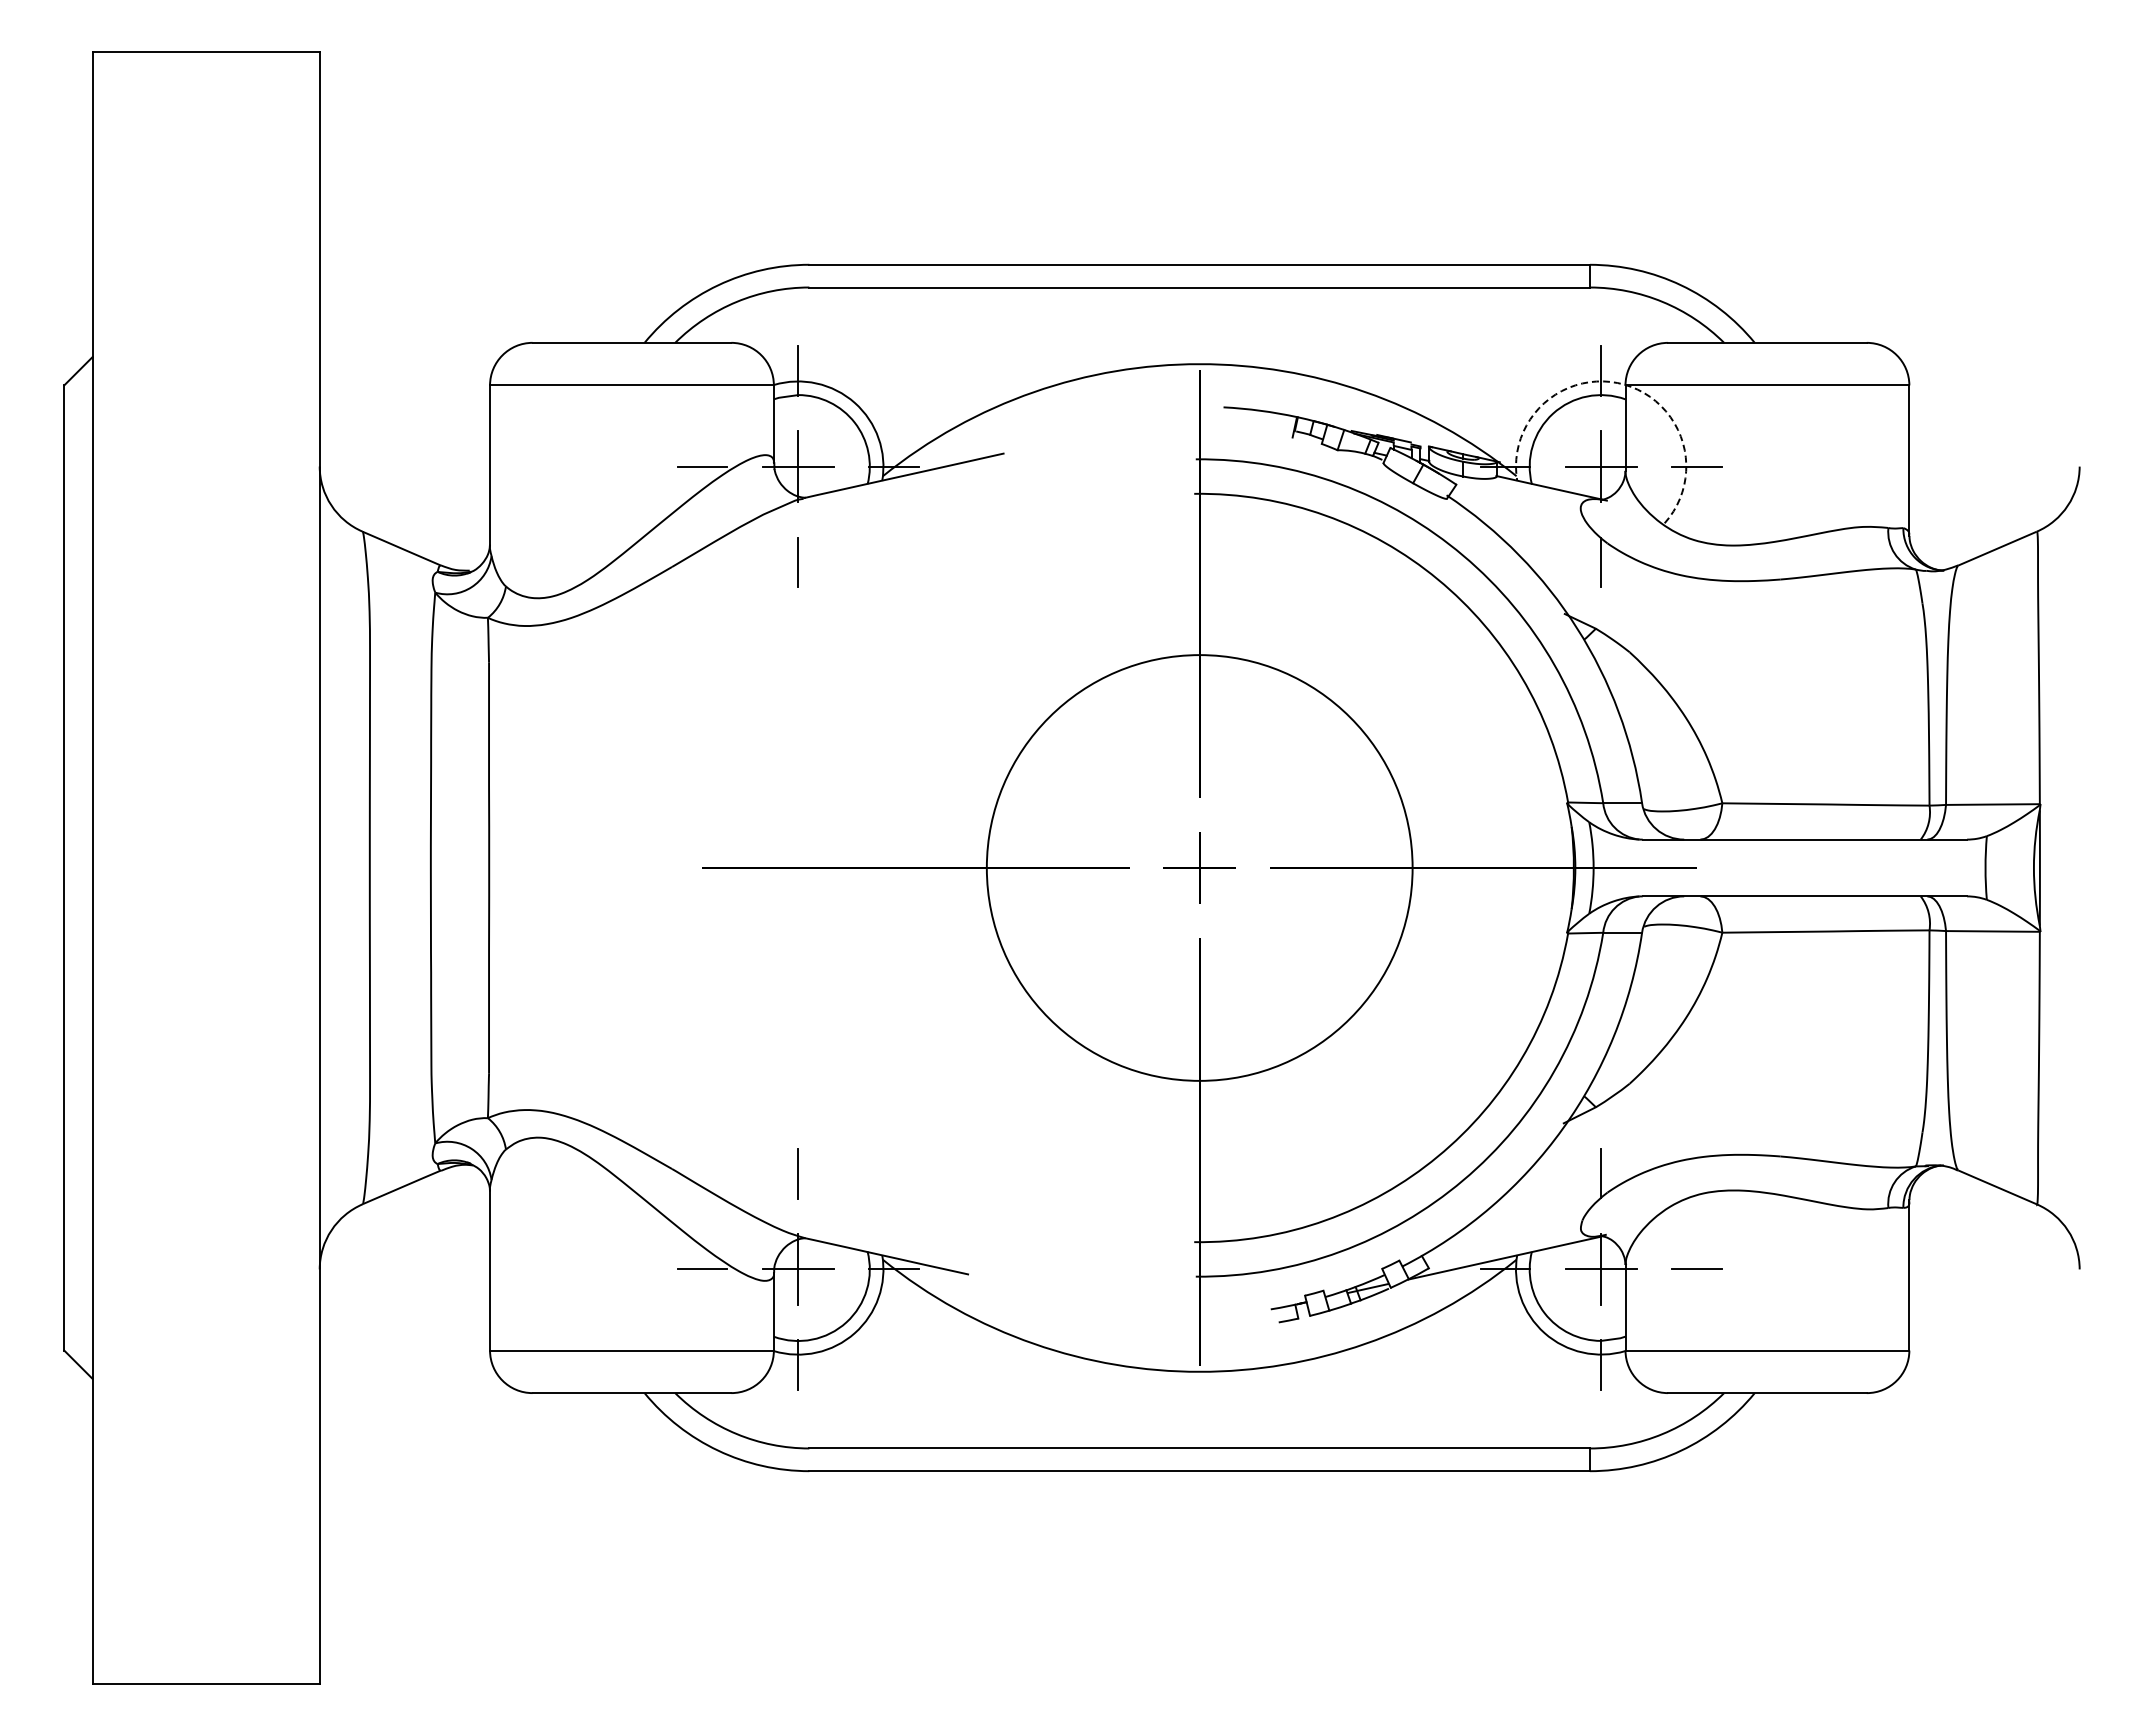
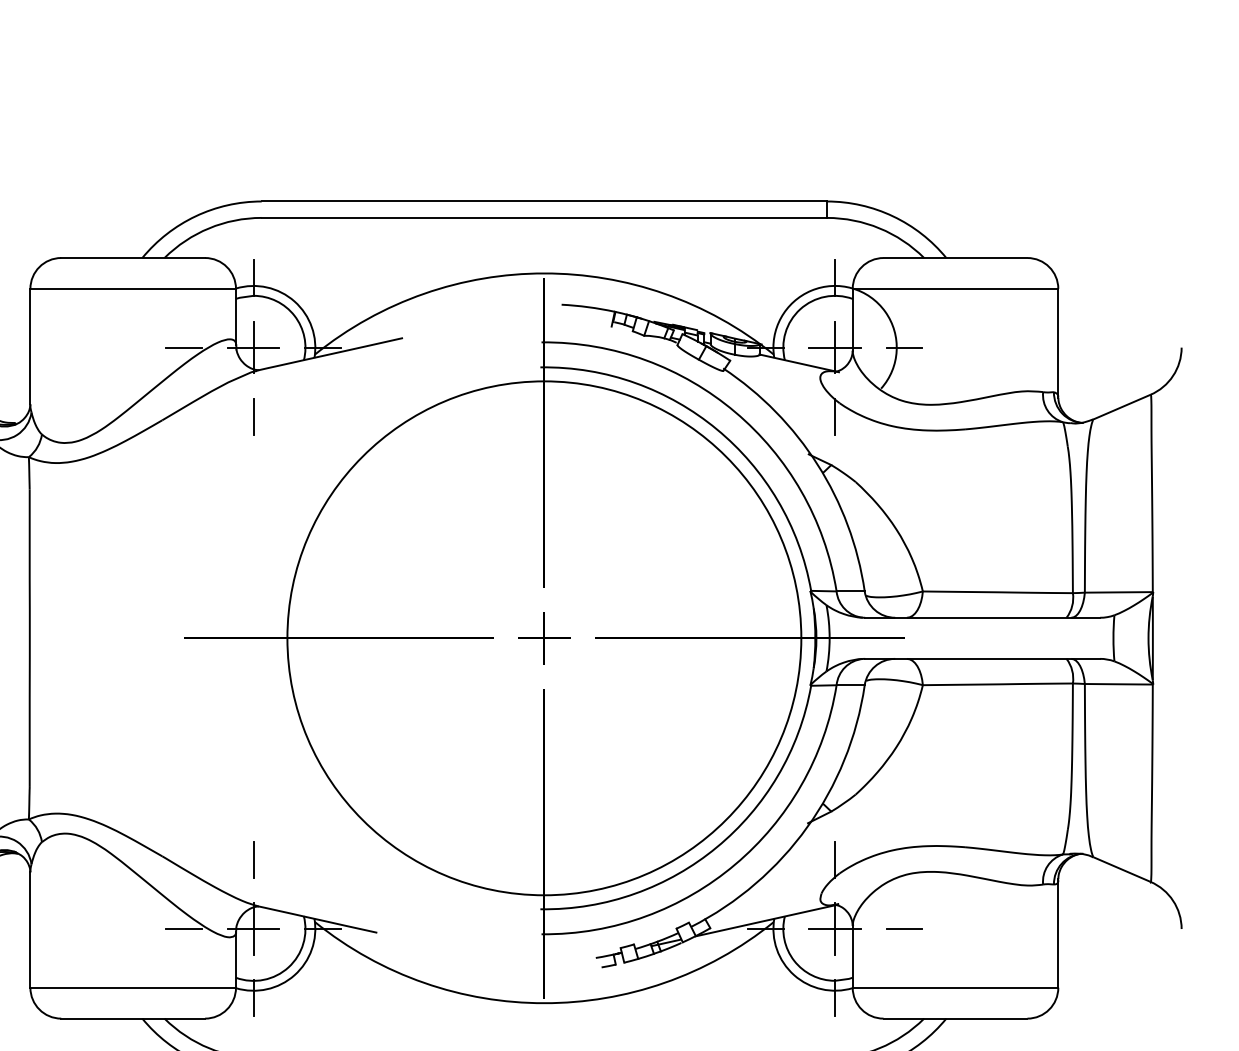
arc: (1624, 384) -> (852, 288), dashed -> solid
circle: (1199, 867) -> (544, 637), size x1.67

